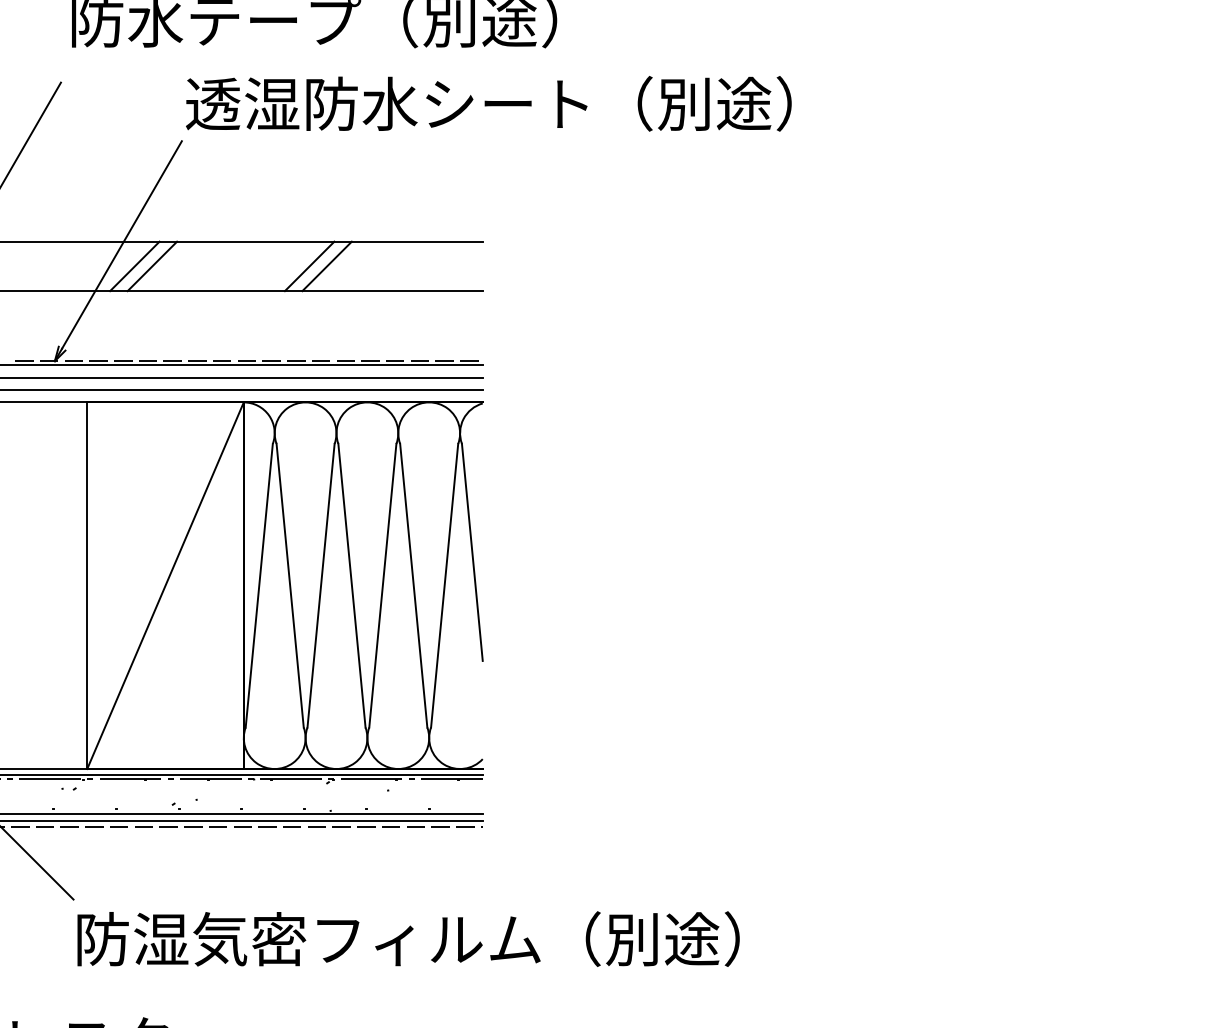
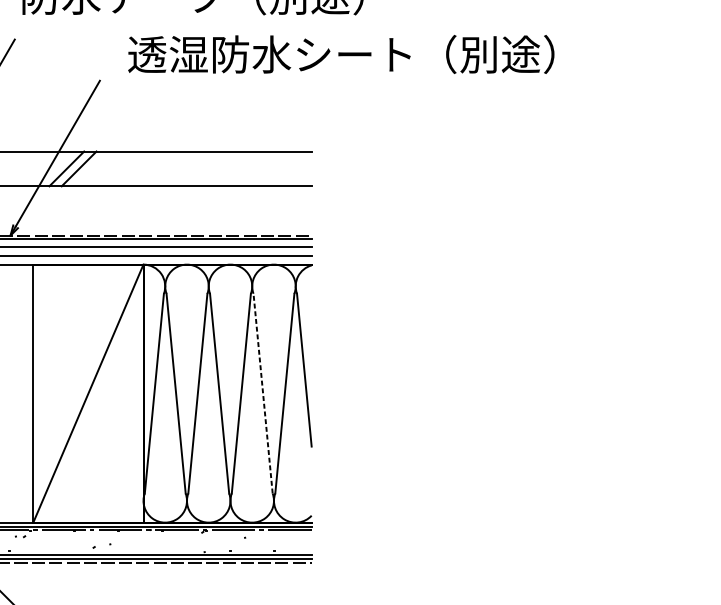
text: (488, 103) -> (341, 54), moved
line: (309, 266) -> (189, 168), removed
line: (326, 266) -> (201, 168), removed
line: (413, 585) -> (262, 393), solid -> dashed

